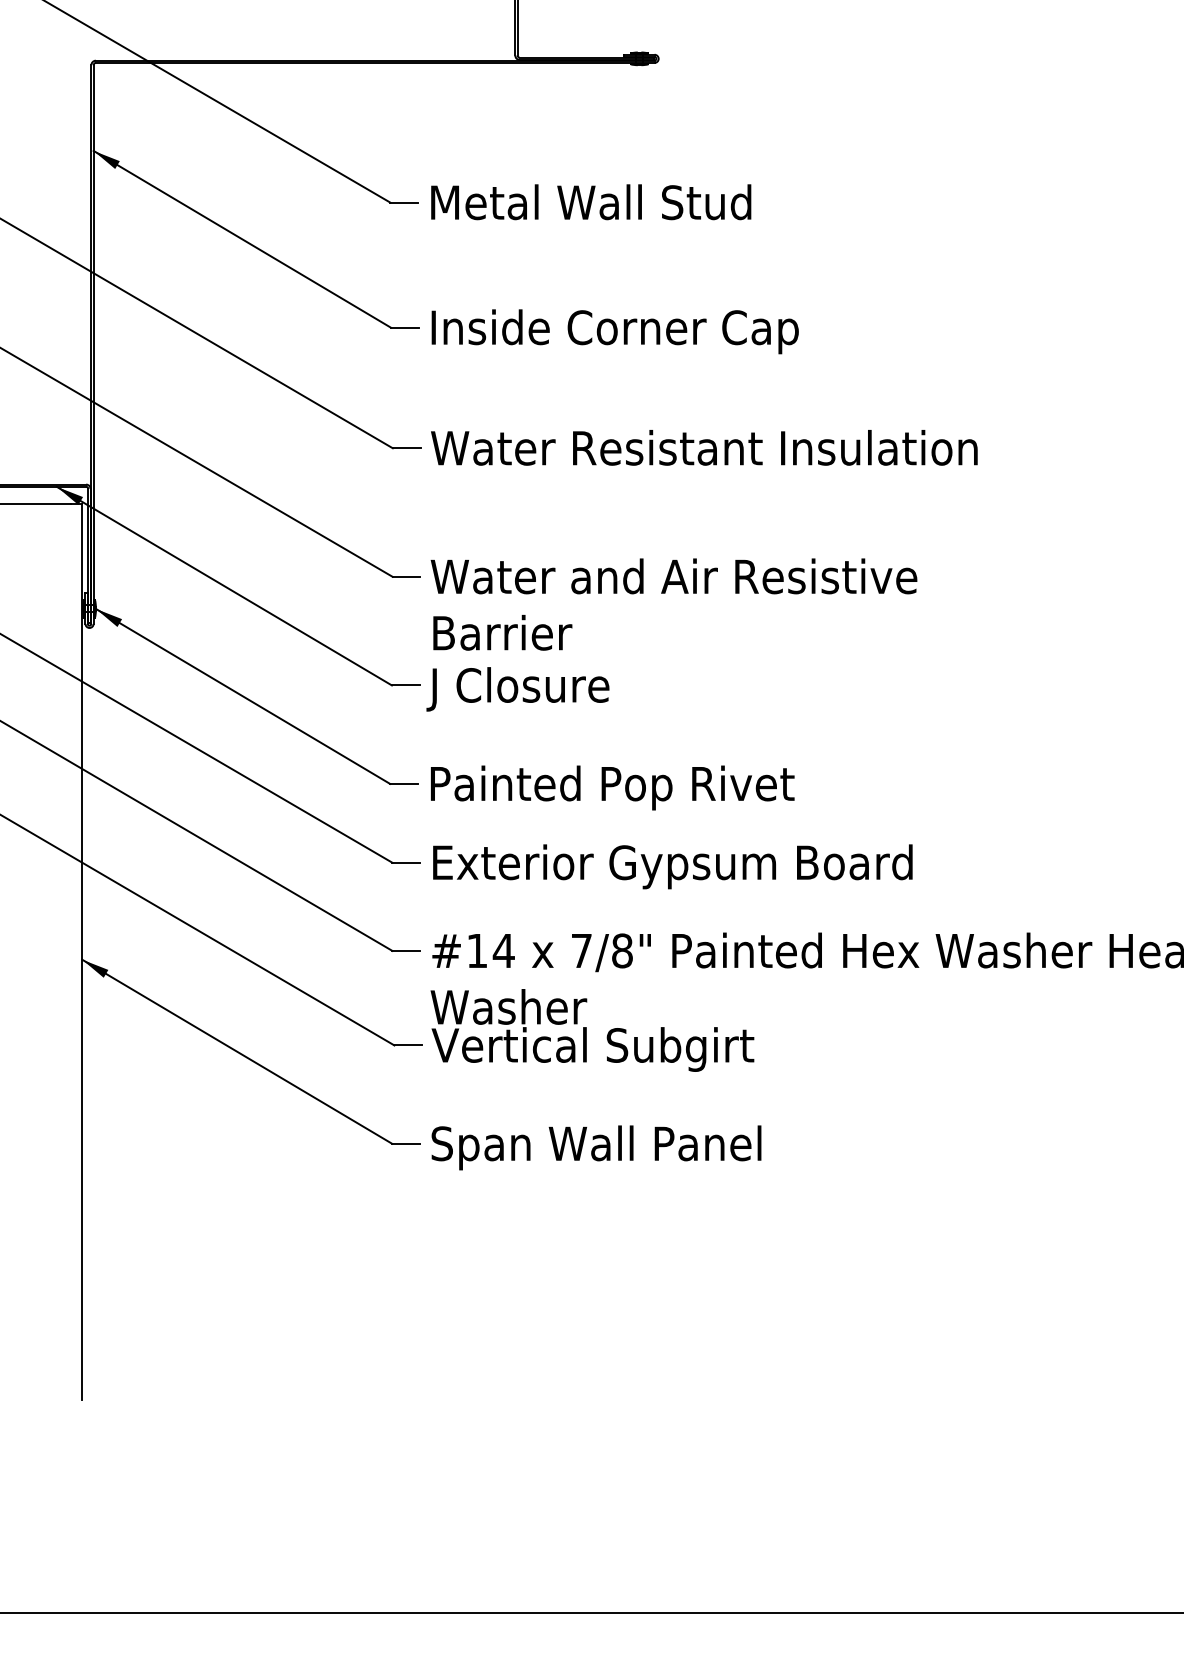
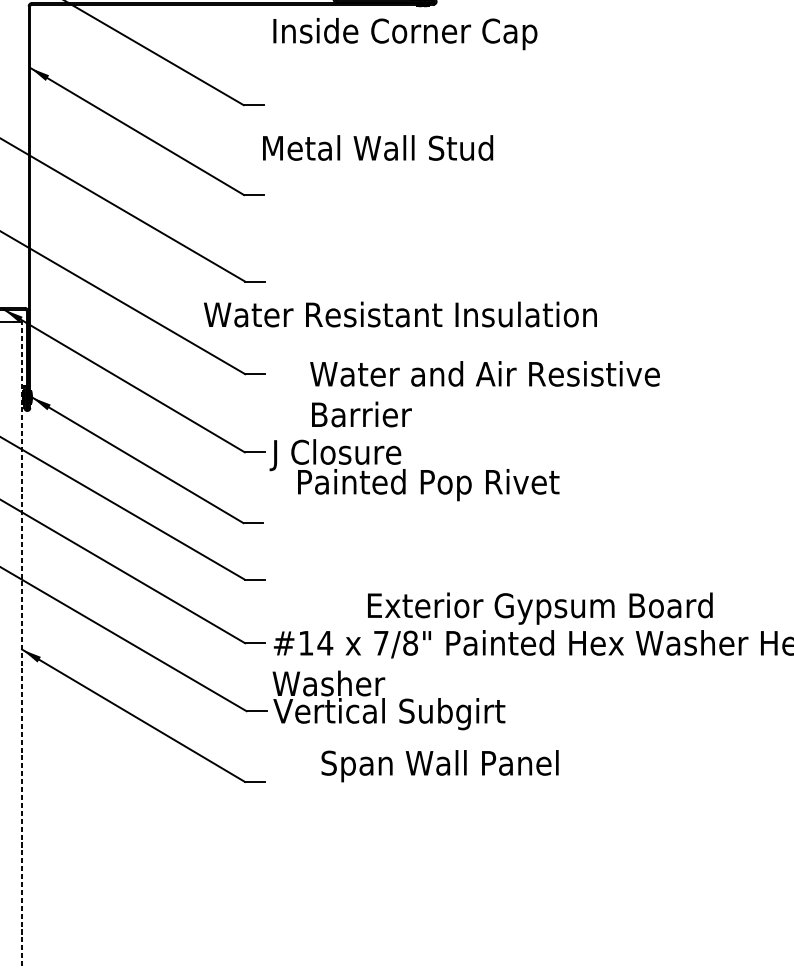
text: (591, 202) -> (378, 148), moved
text: (614, 331) -> (404, 33), moved
text: (704, 447) -> (400, 314), moved
text: (673, 604) -> (484, 394), moved
text: (612, 787) -> (428, 484), moved
text: (672, 866) -> (540, 608), moved
line: (82, 952) -> (22, 644), solid -> dashed
text: (596, 1147) -> (440, 765), moved

